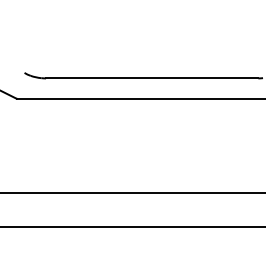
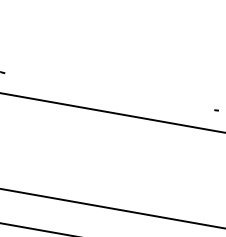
line: (152, 78) -> (110, 91), removed

